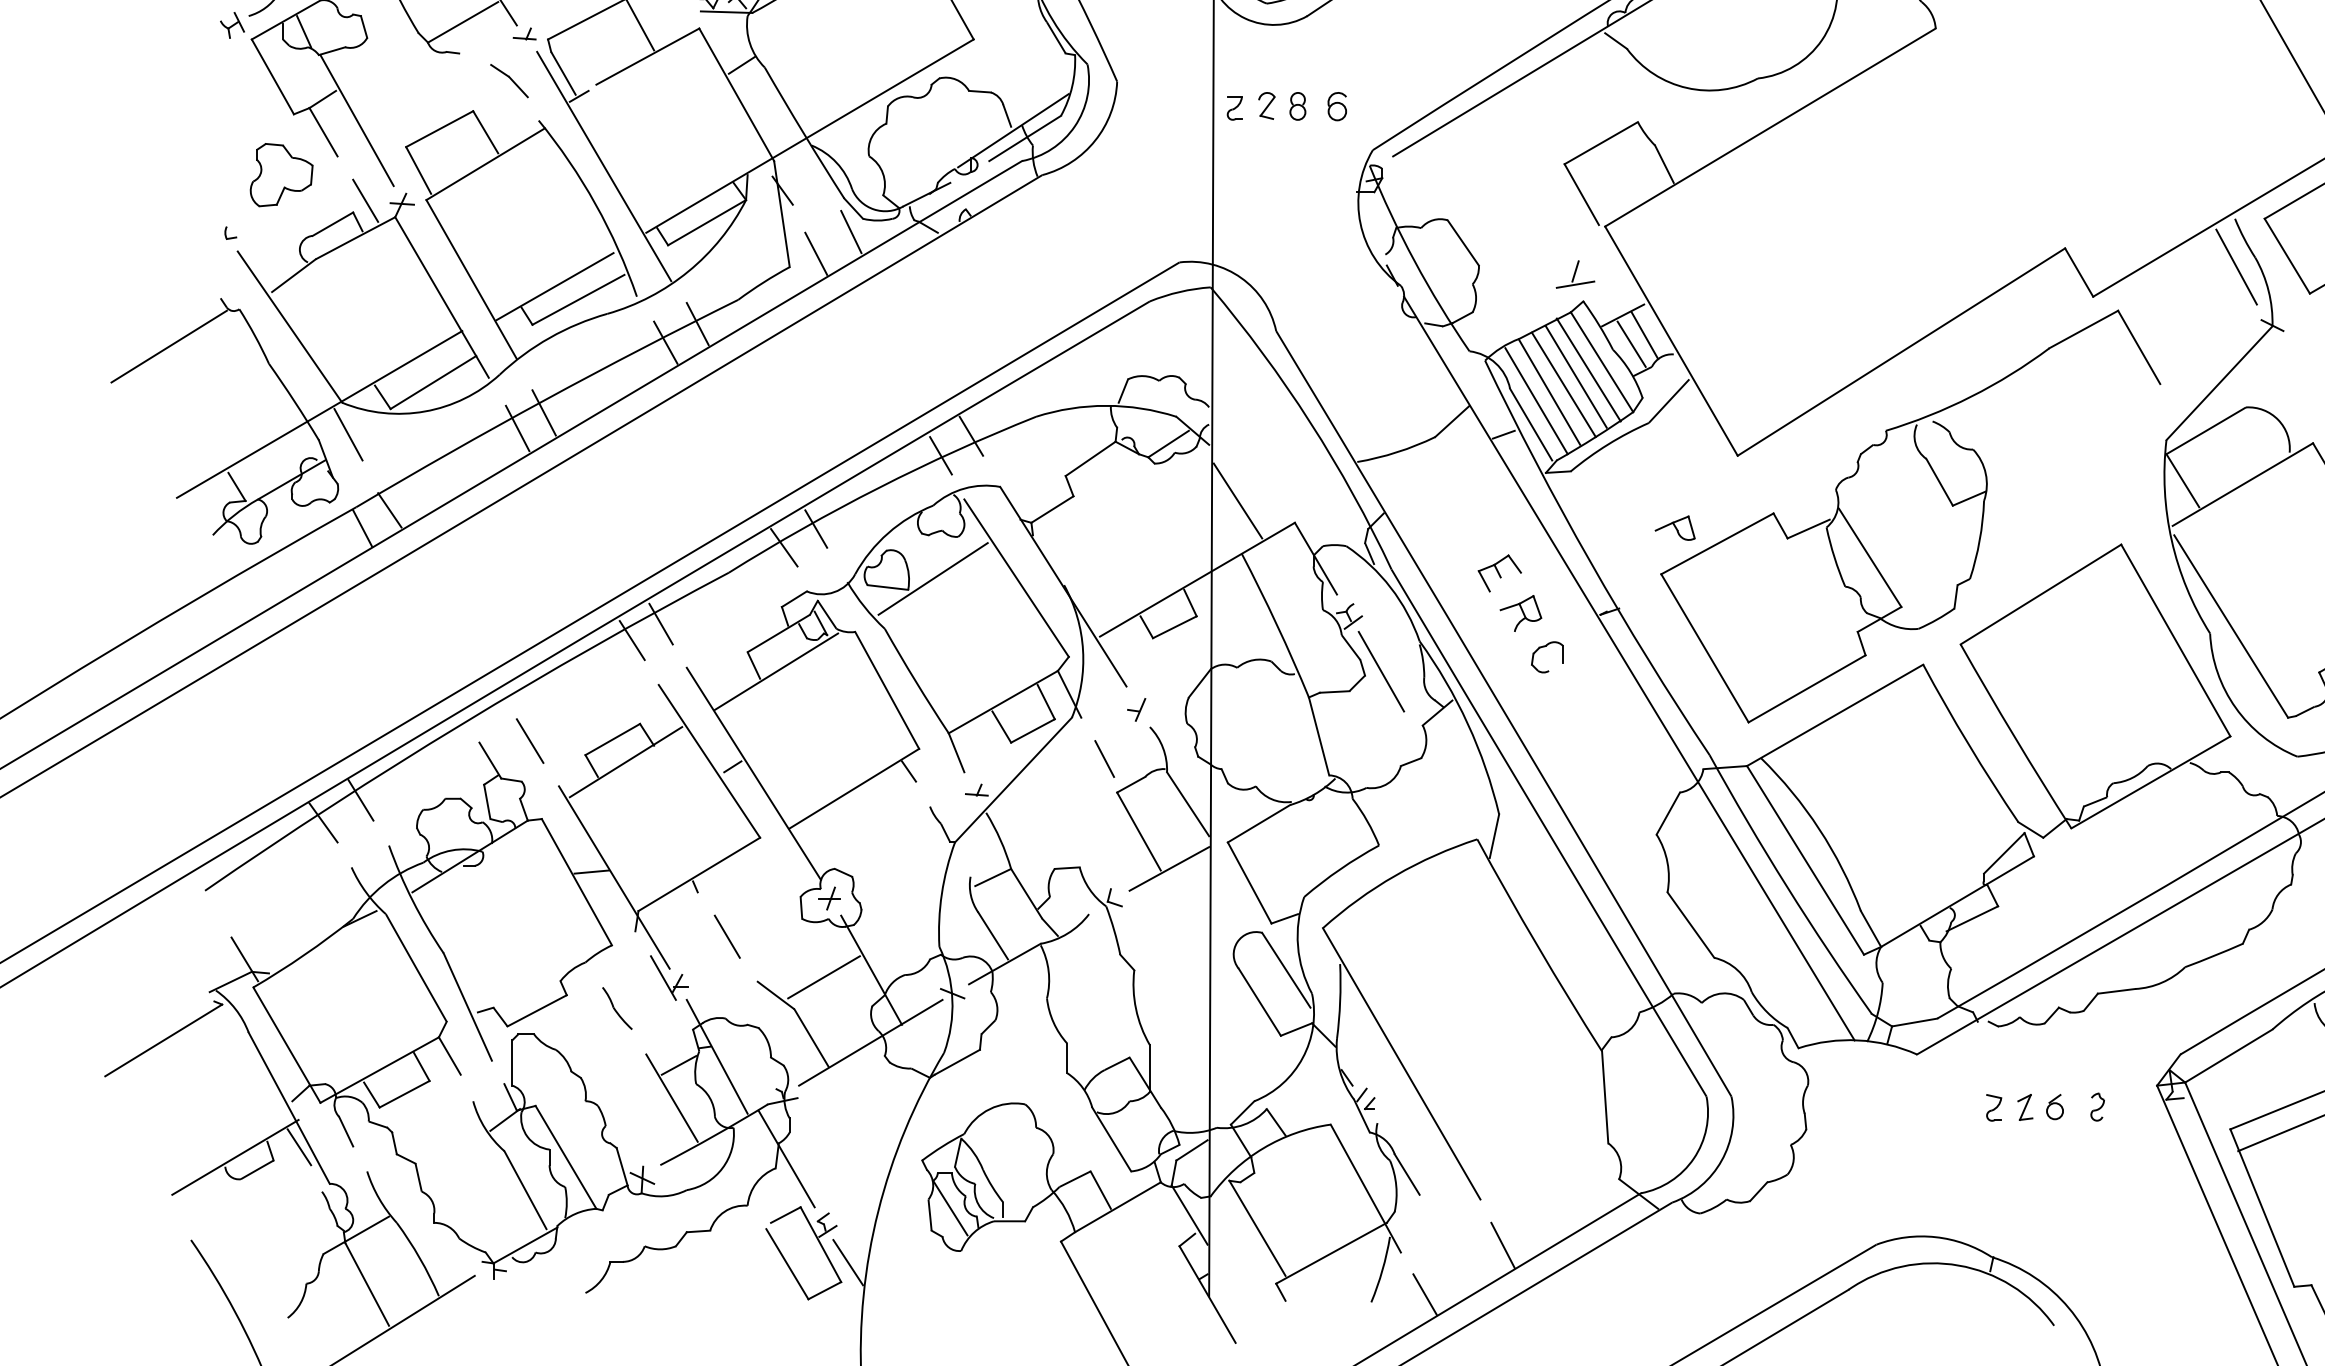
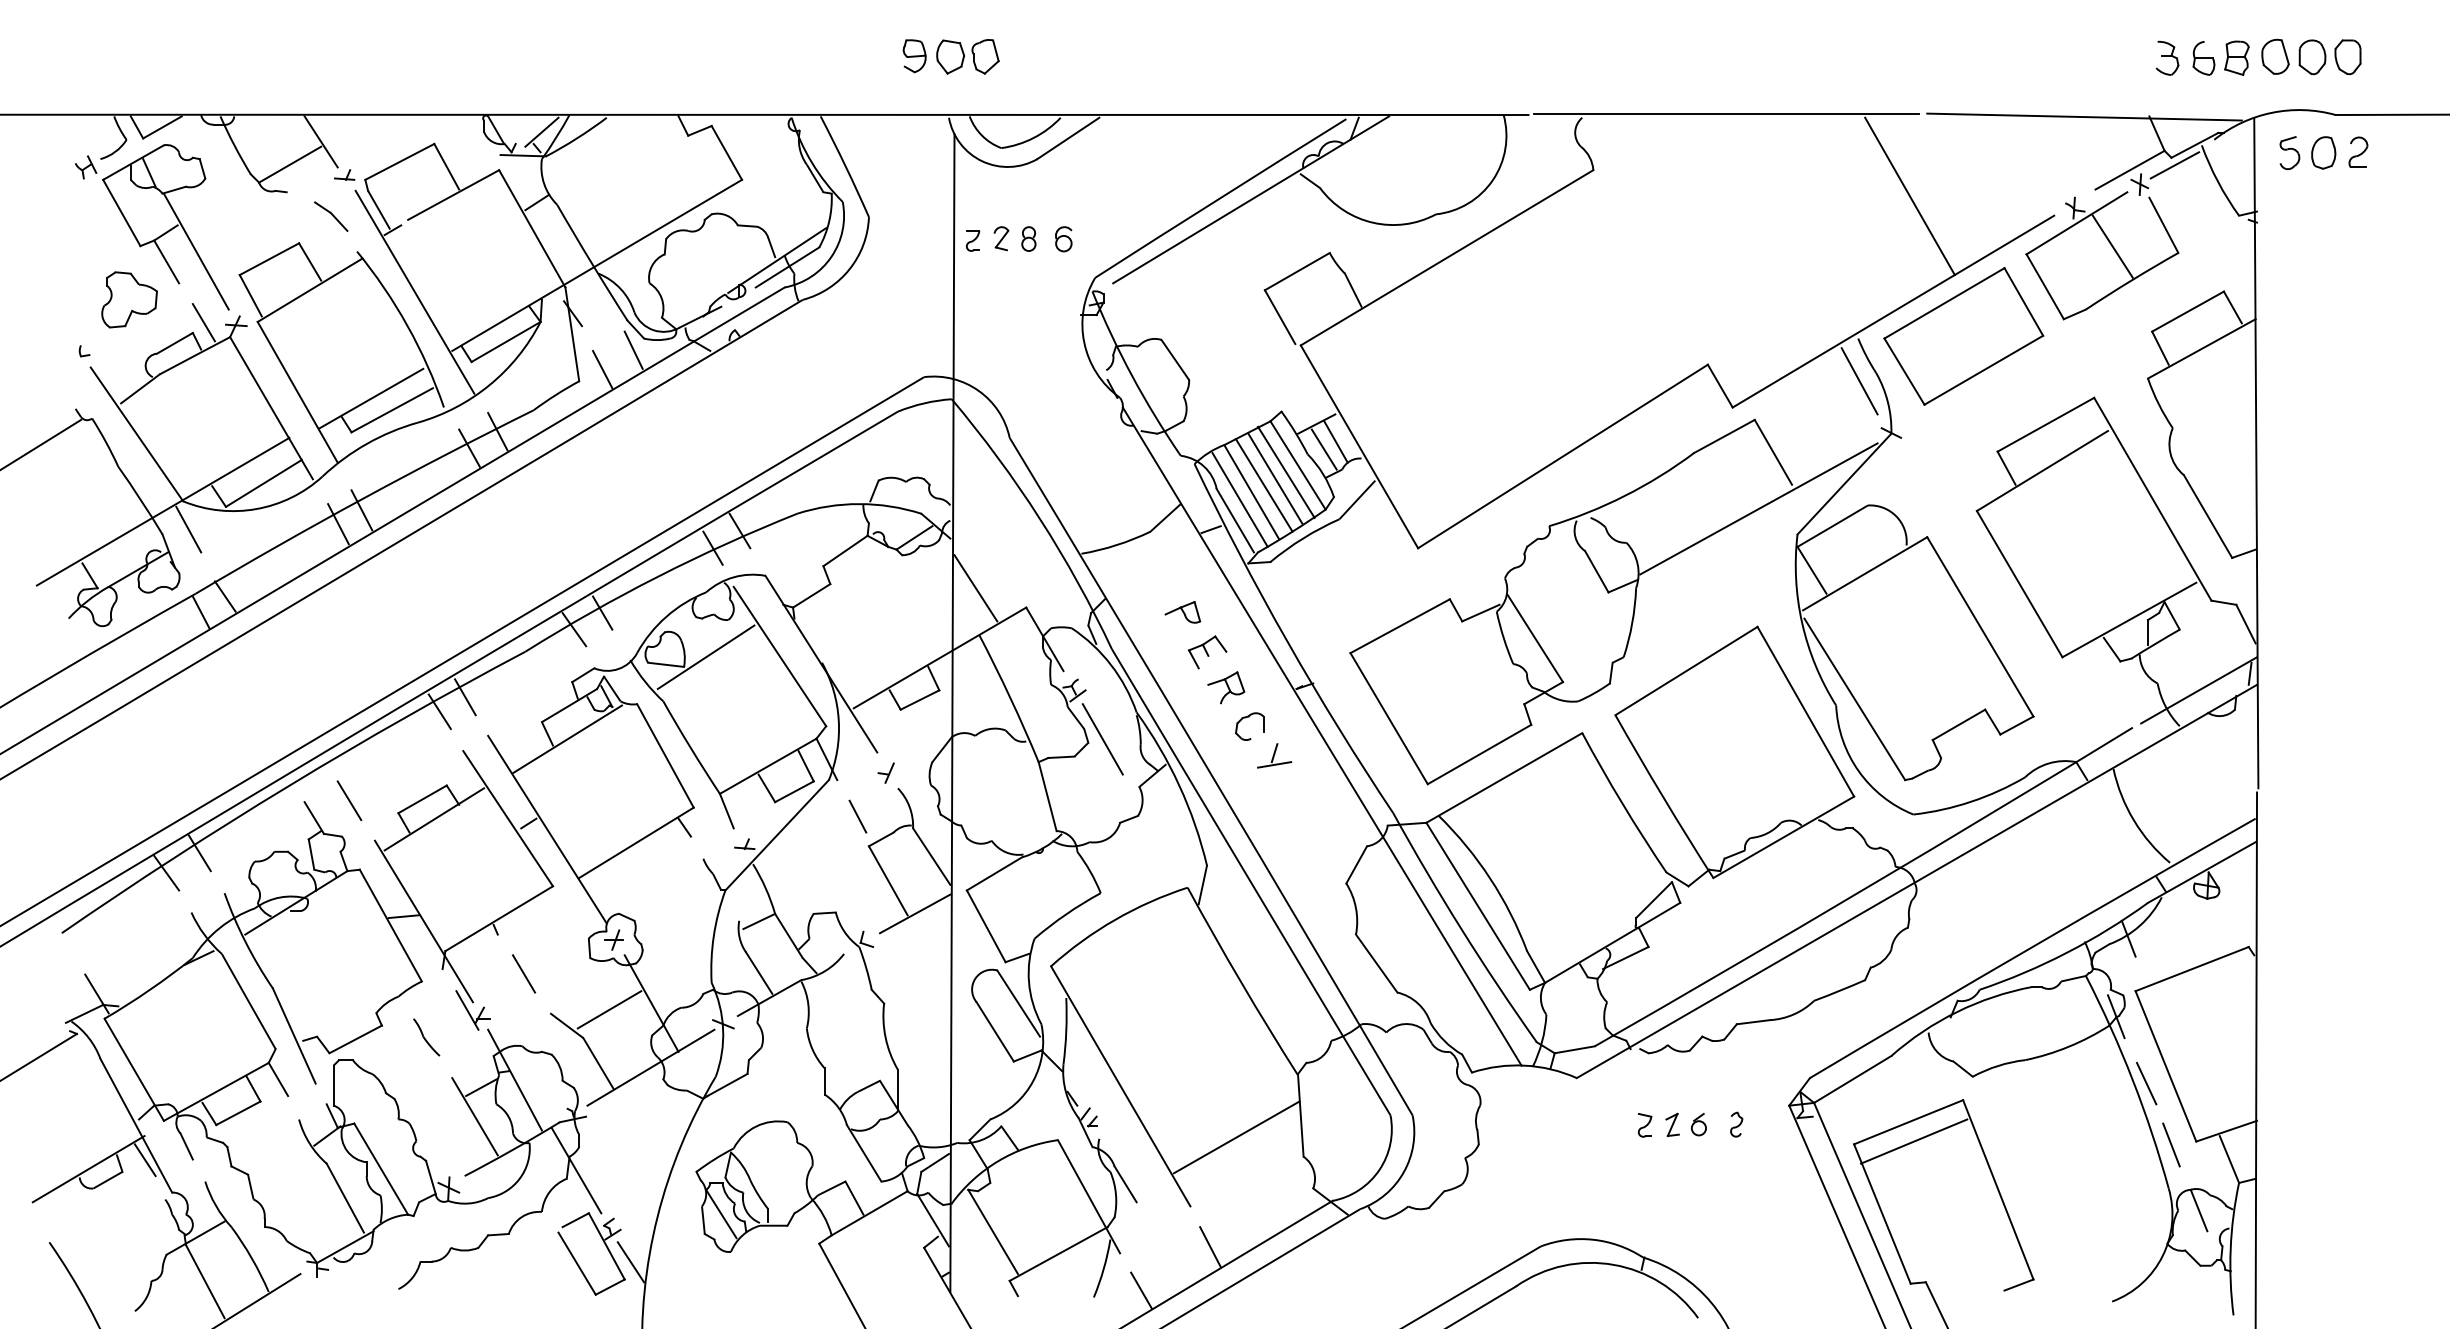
part: (1575, 274) -> (1274, 755), moved
line: (2122, 410) -> (1758, 508), added
part: (1674, 528) -> (1182, 612), moved
line: (1532, 1121) -> (1236, 1137), added

